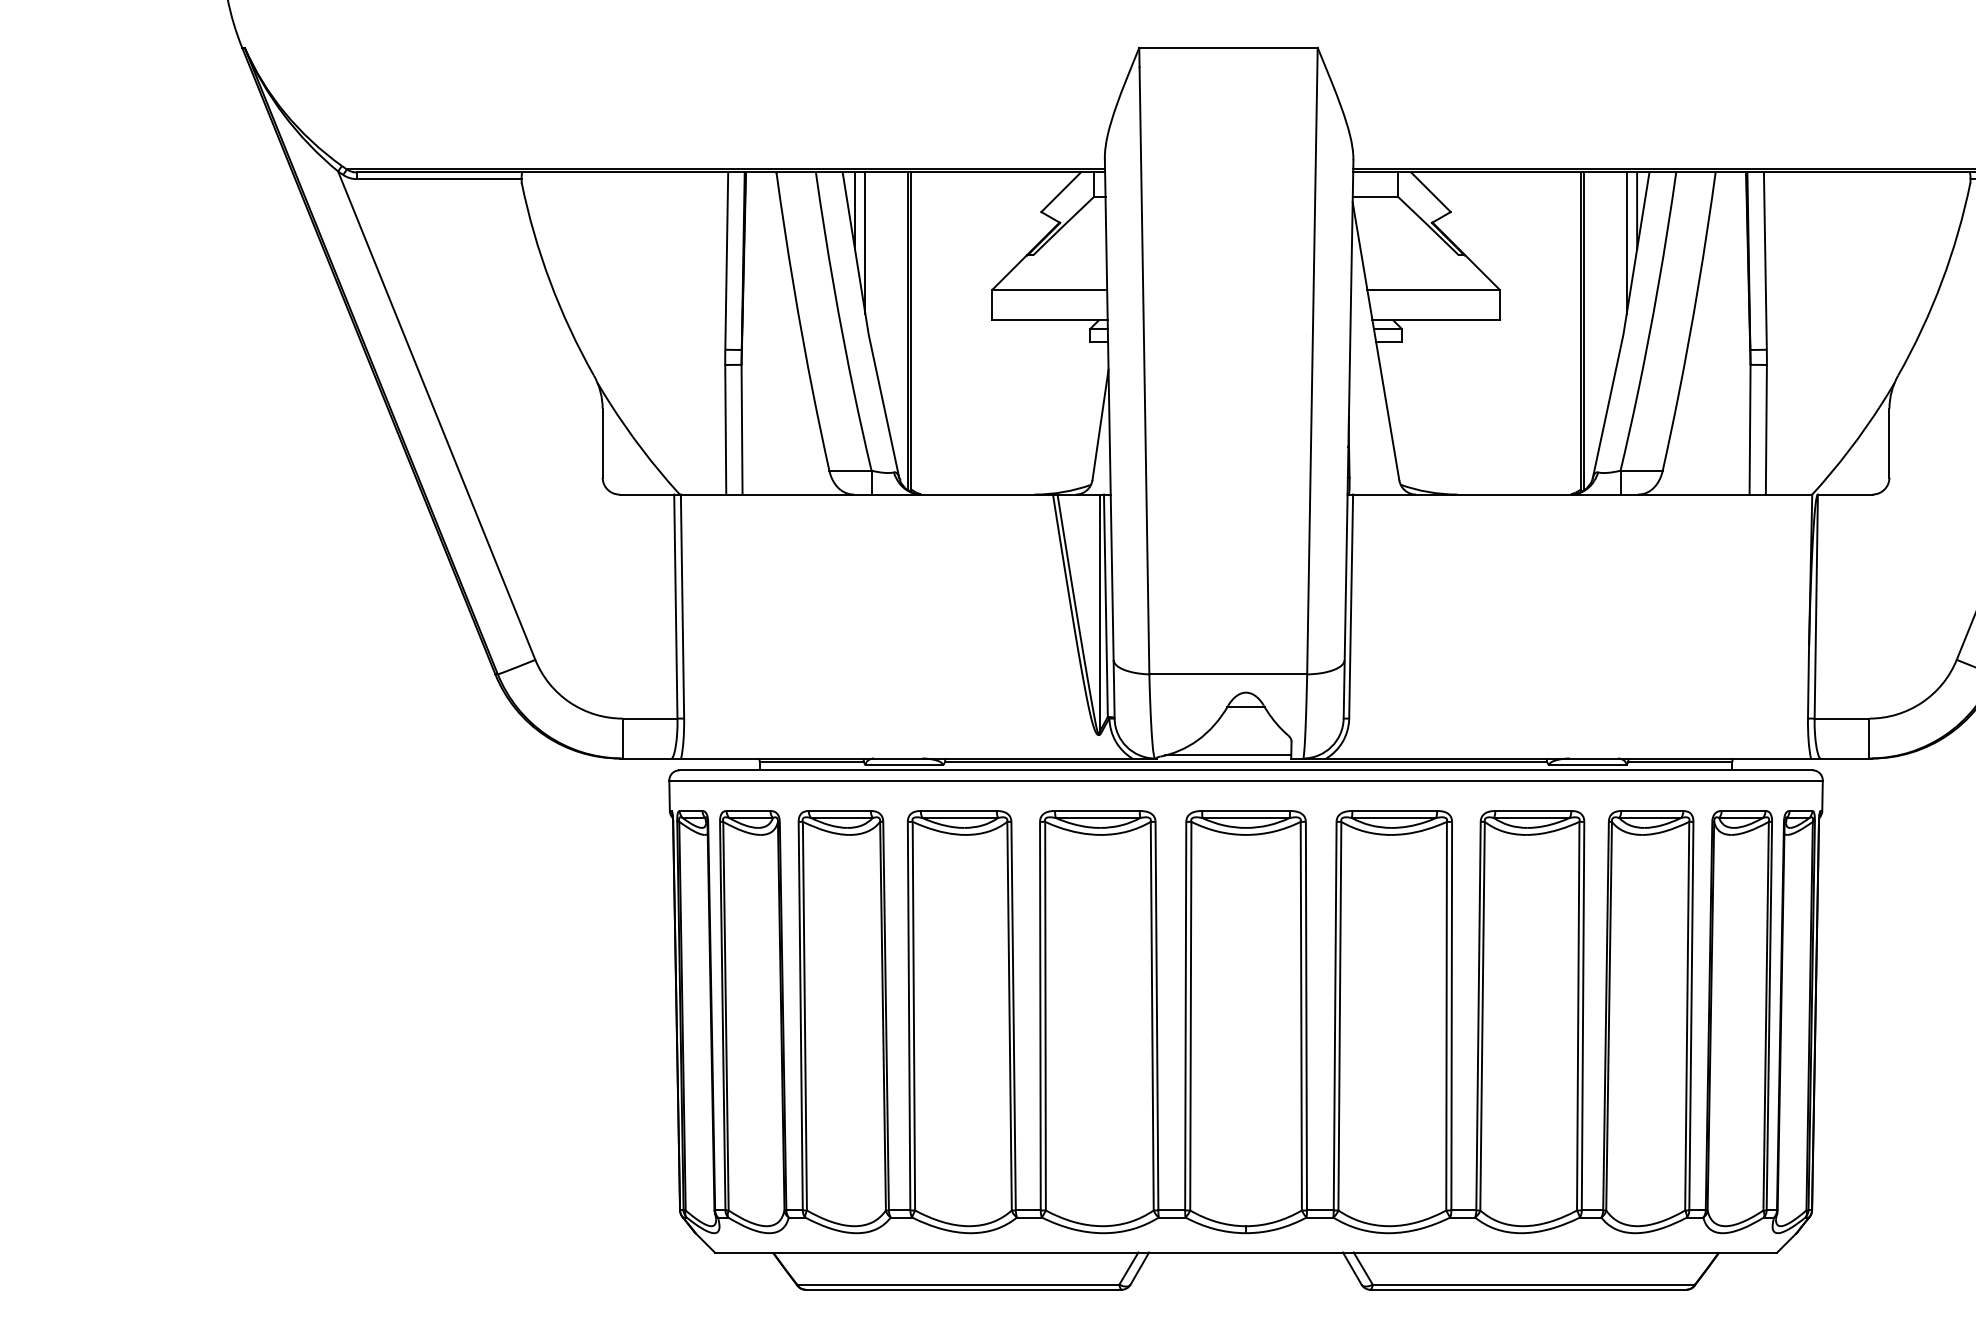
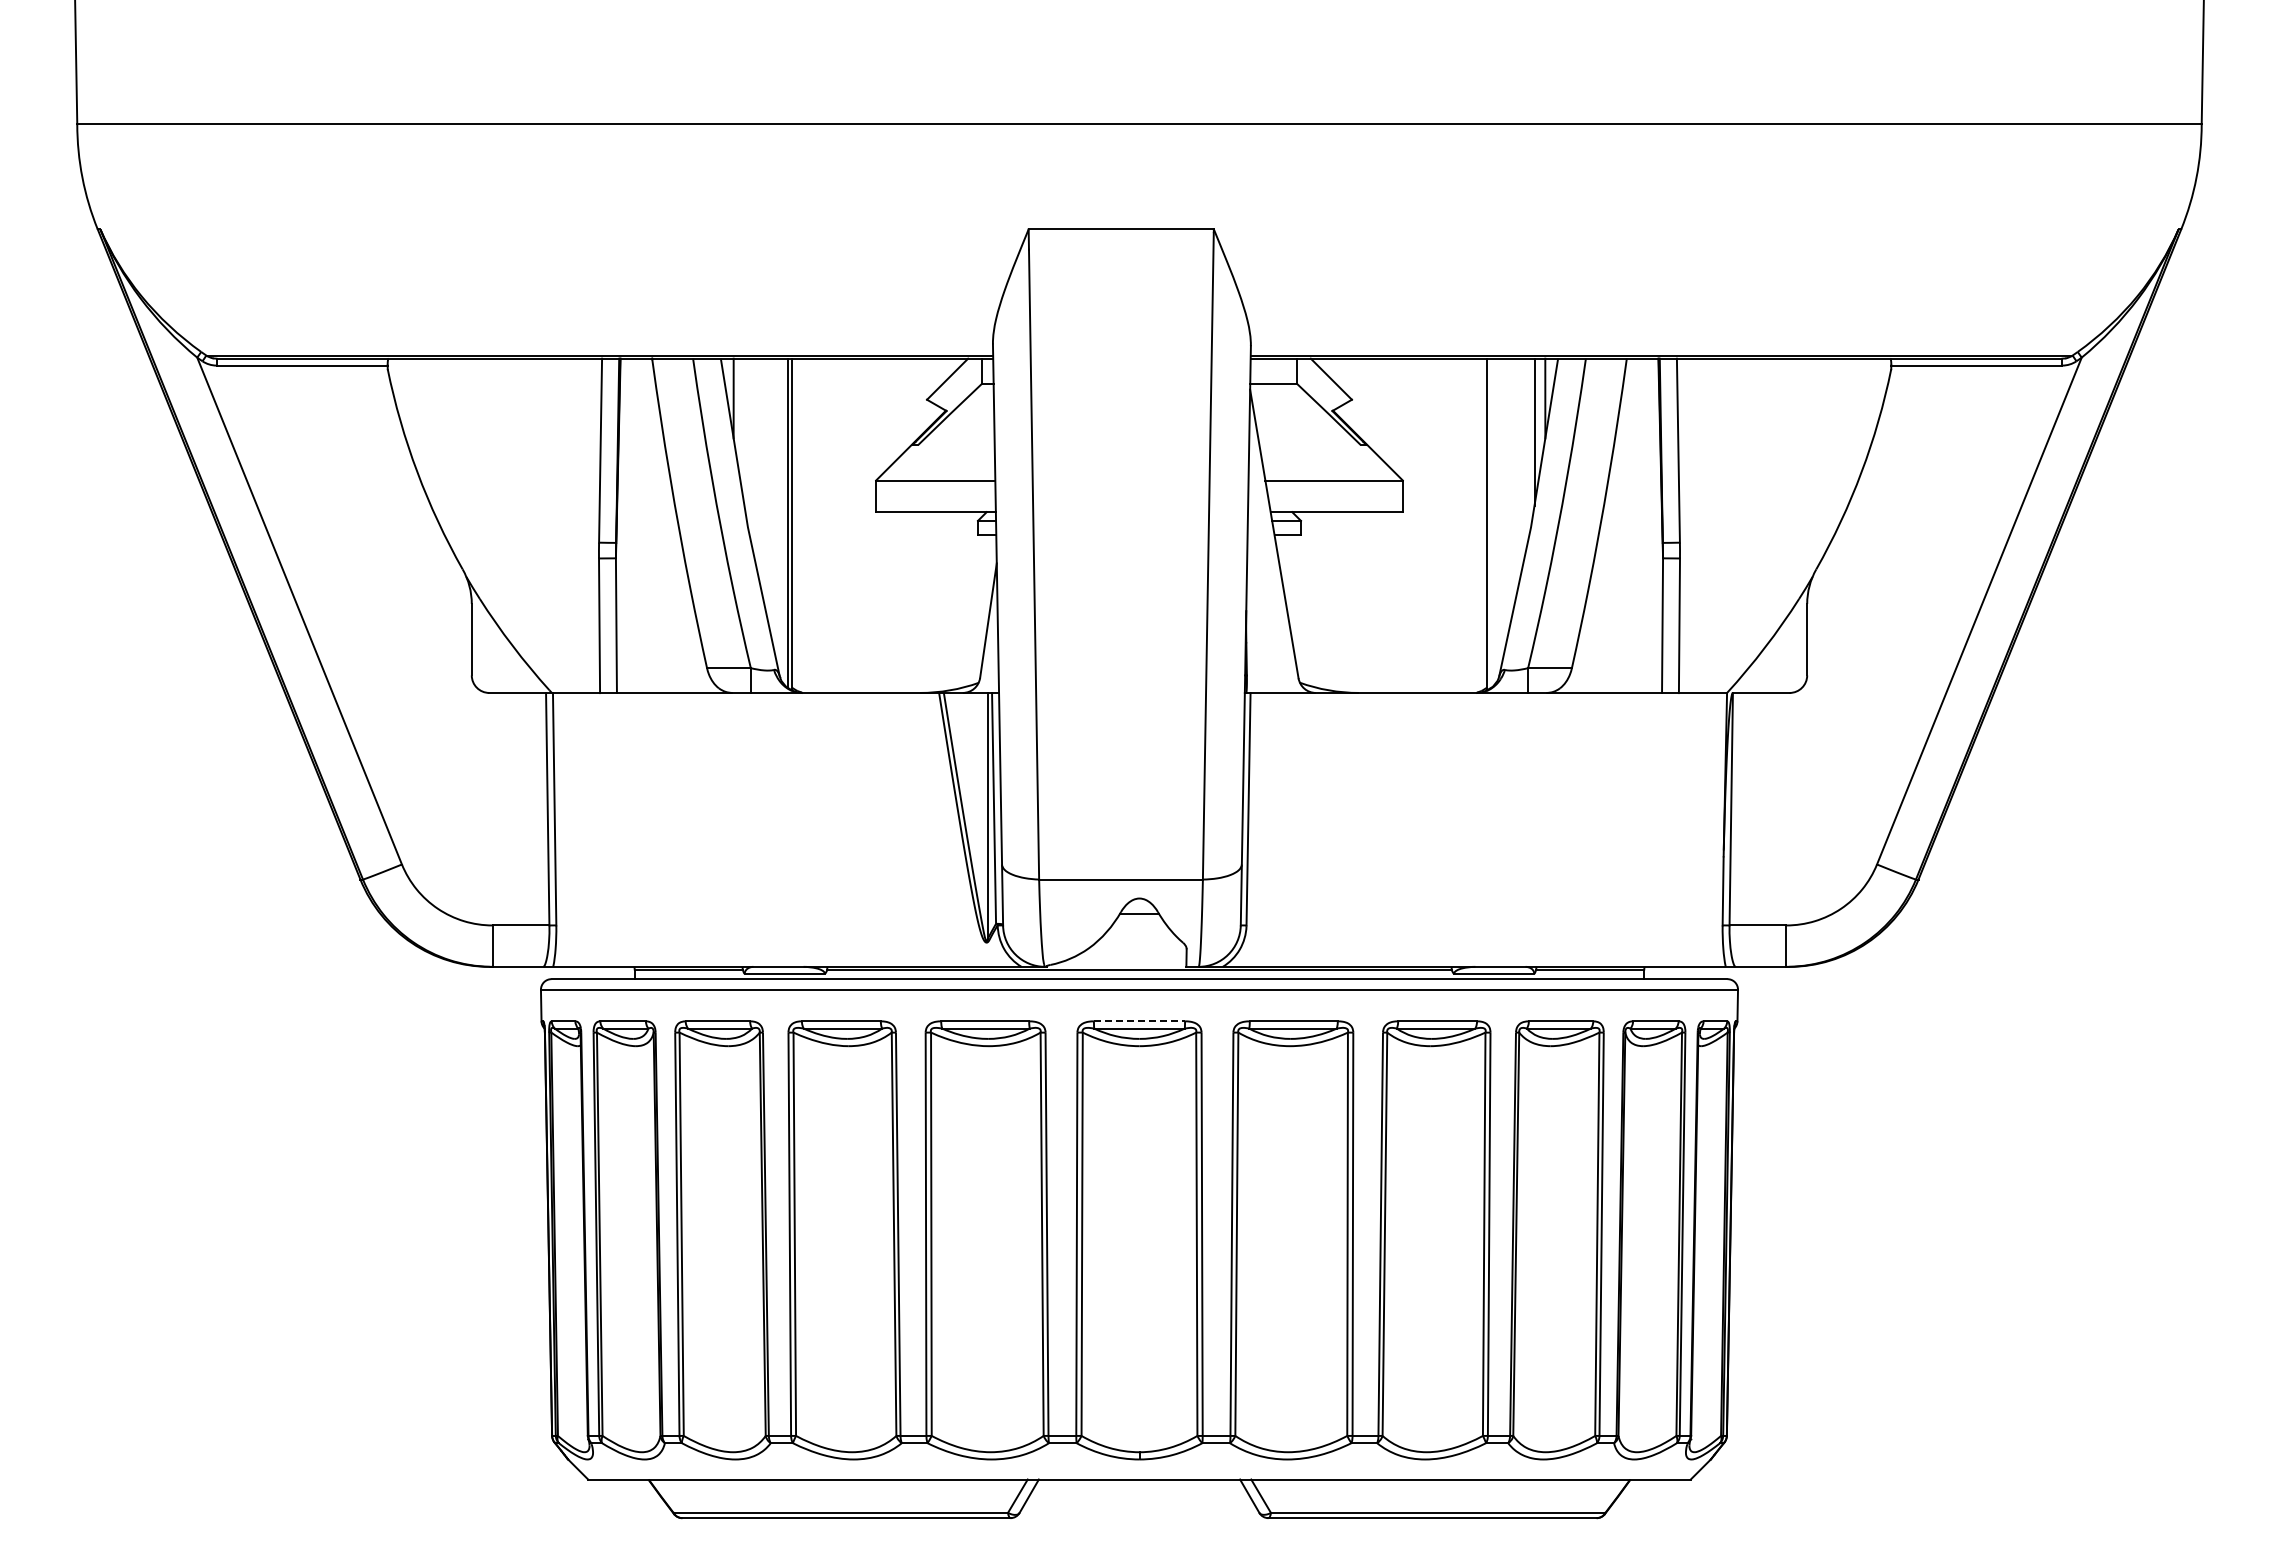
line: (865, 242) -> (744, 431), removed
line: (1584, 331) -> (1490, 523), removed
line: (1227, 755) -> (1120, 963), removed
line: (1246, 811) -> (1139, 1021), solid -> dashed

